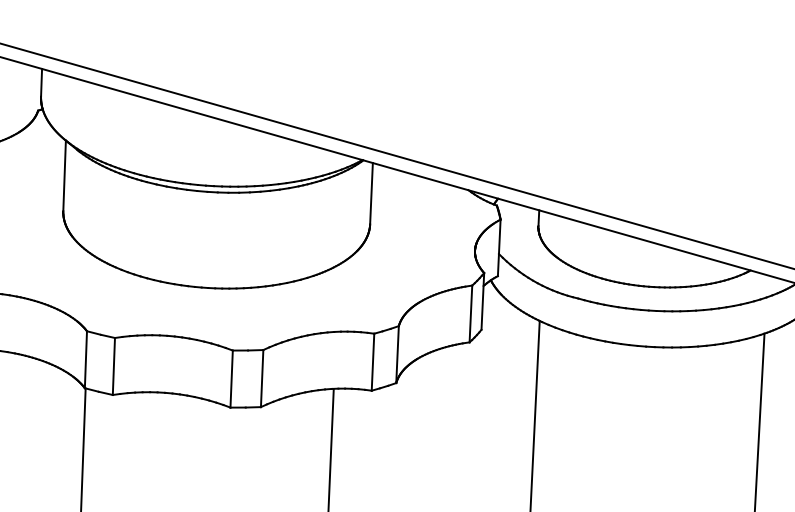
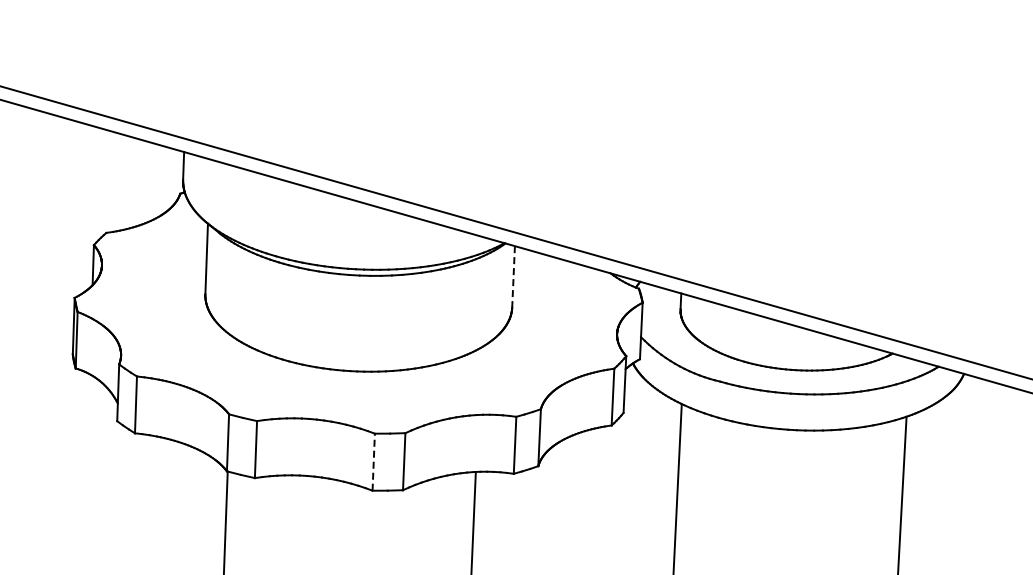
line: (371, 193) -> (513, 276), solid -> dashed
line: (231, 379) -> (373, 462), solid -> dashed

